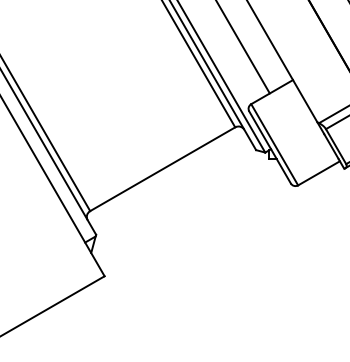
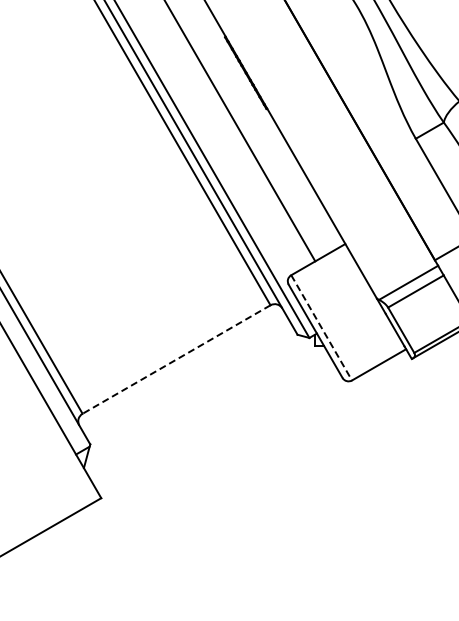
line: (274, 144) -> (321, 327), solid -> dashed
line: (162, 169) -> (176, 359), solid -> dashed

